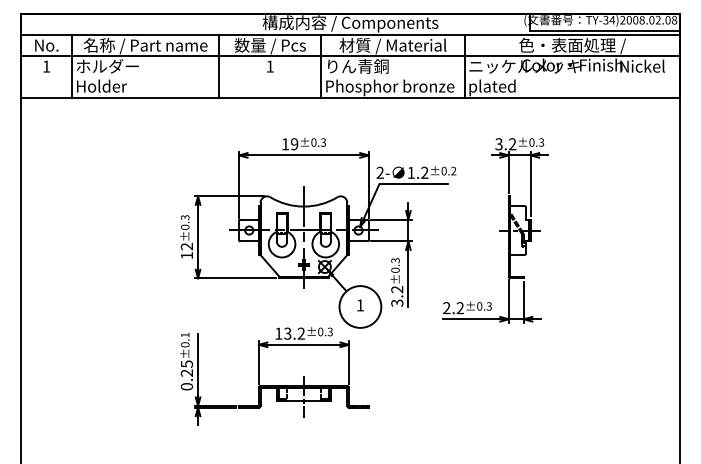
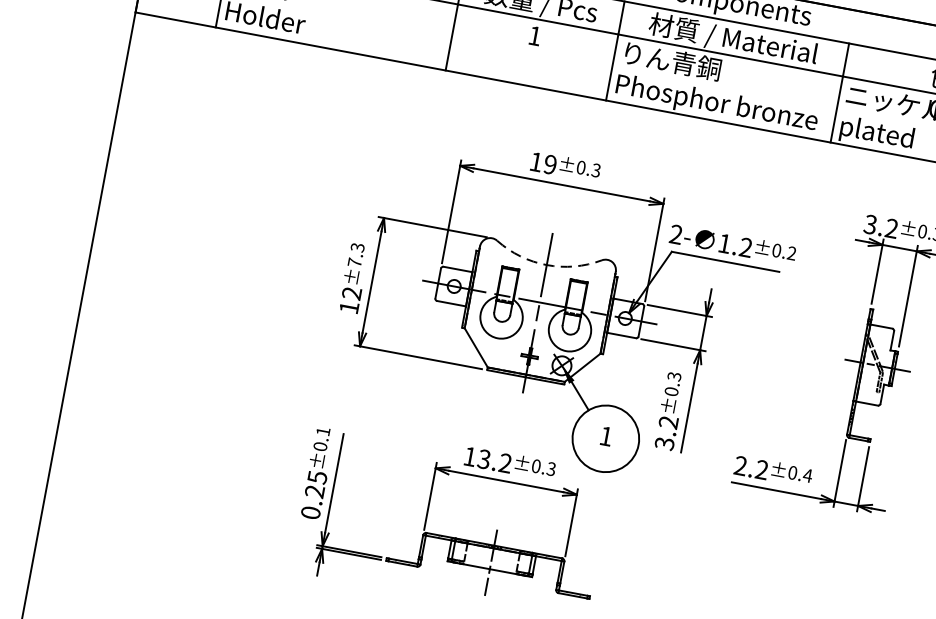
arc: (303, 206) -> (546, 264), solid -> dashed
text: (184, 226) -> (353, 261), ±0.3 -> ±7.3
text: (489, 306) -> (808, 475), ±0.3 -> ±0.4

